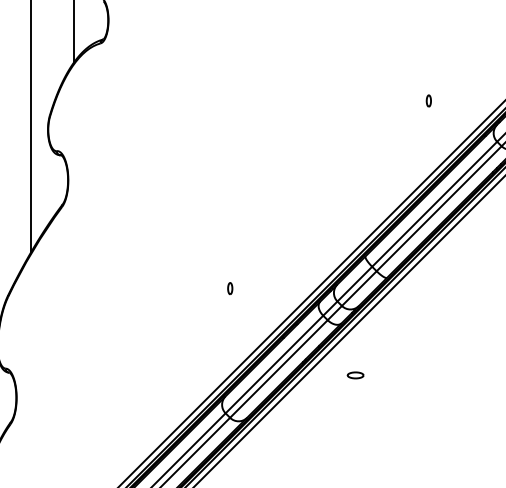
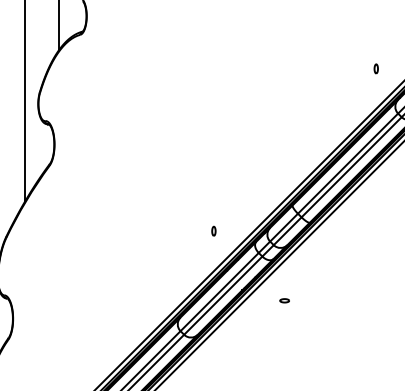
part: (428, 100) -> (375, 68), moved
part: (230, 288) -> (214, 231), moved
part: (355, 375) -> (284, 300), size x0.71

